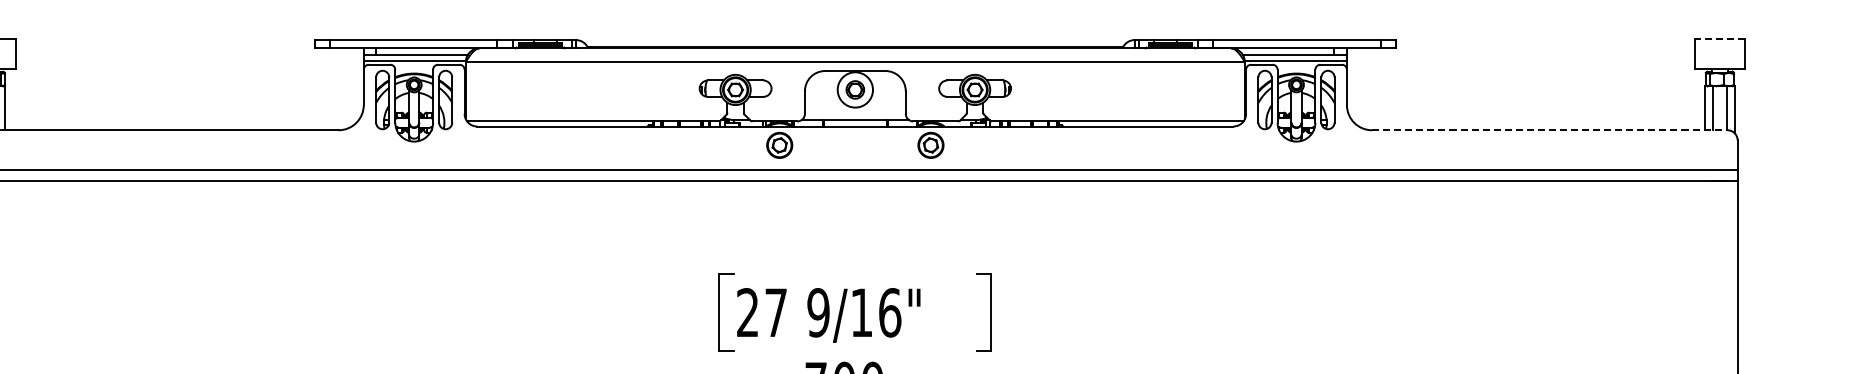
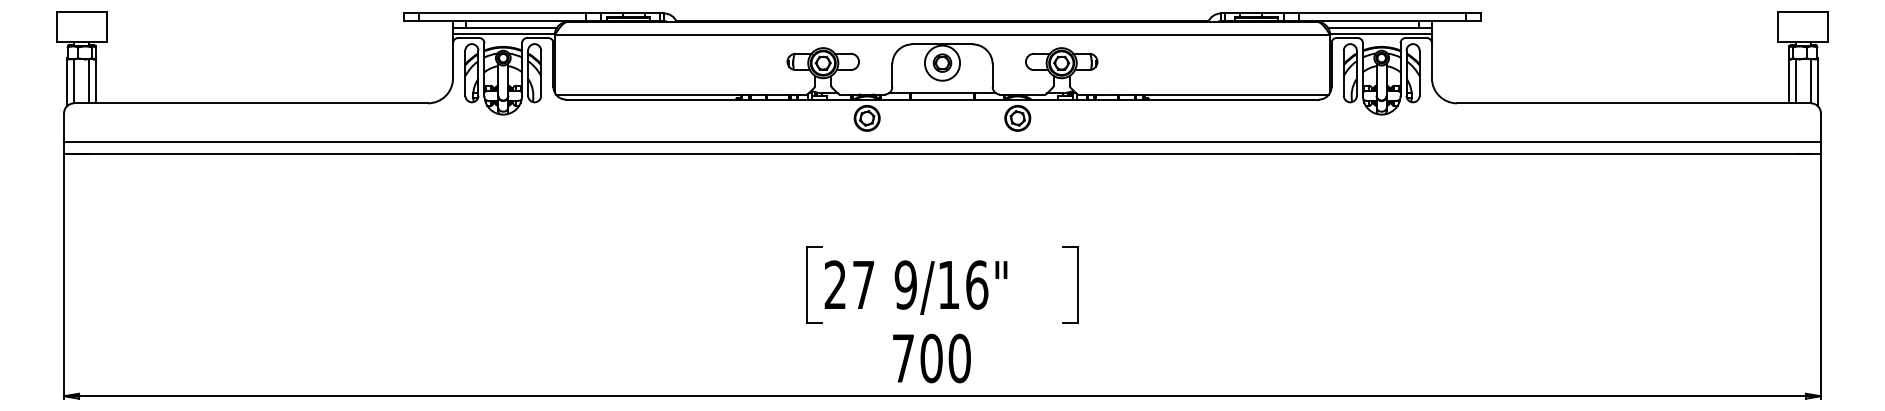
line: (1719, 39) -> (1802, 12), dashed -> solid
line: (1549, 130) -> (1633, 103), dashed -> solid

